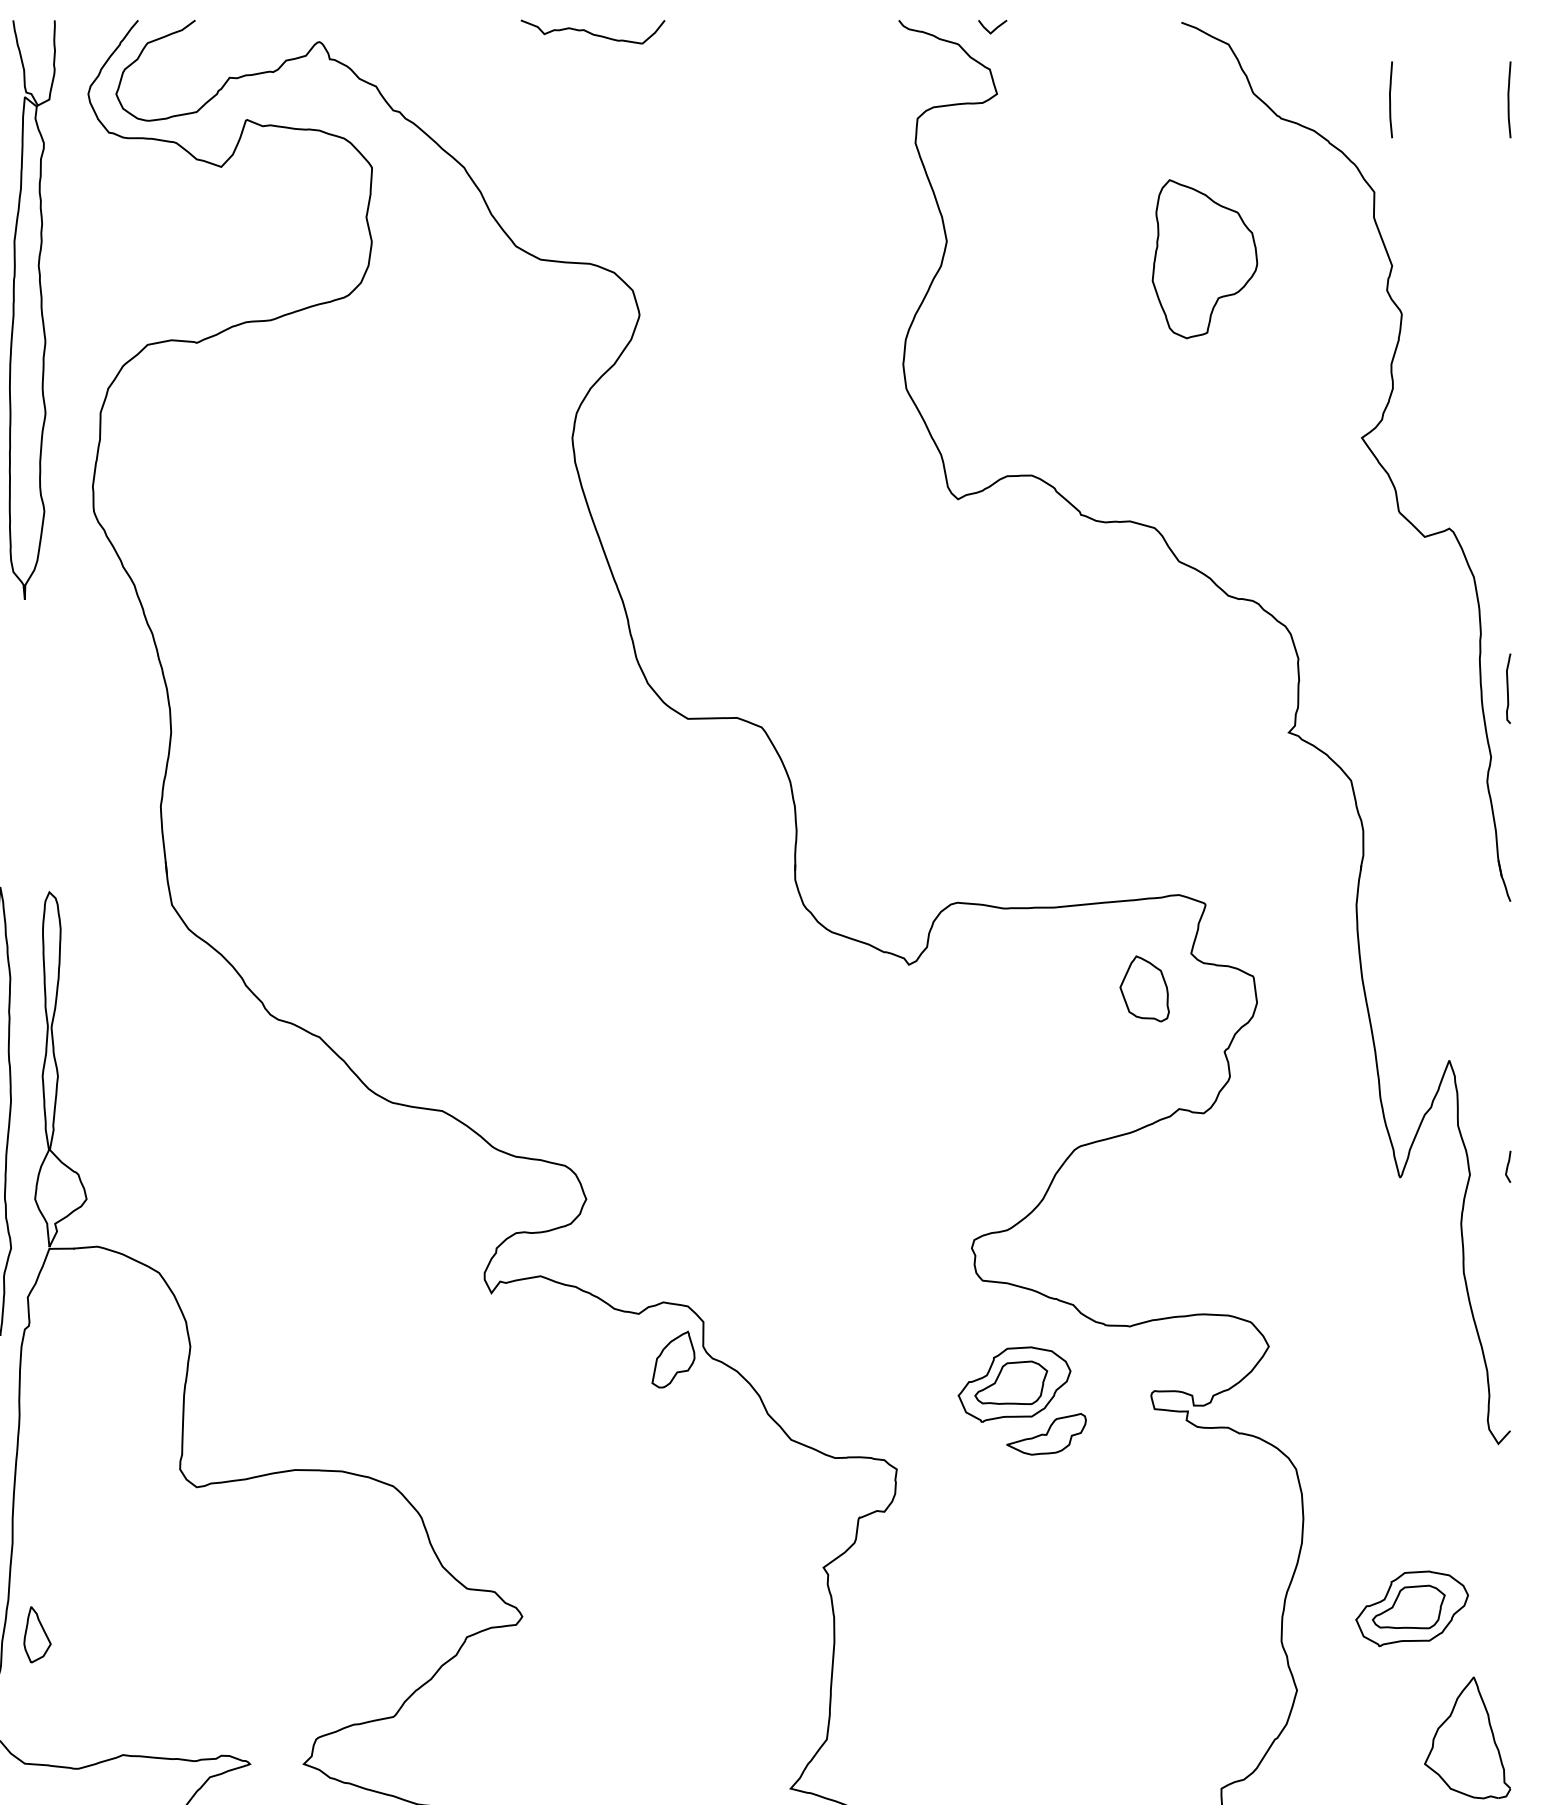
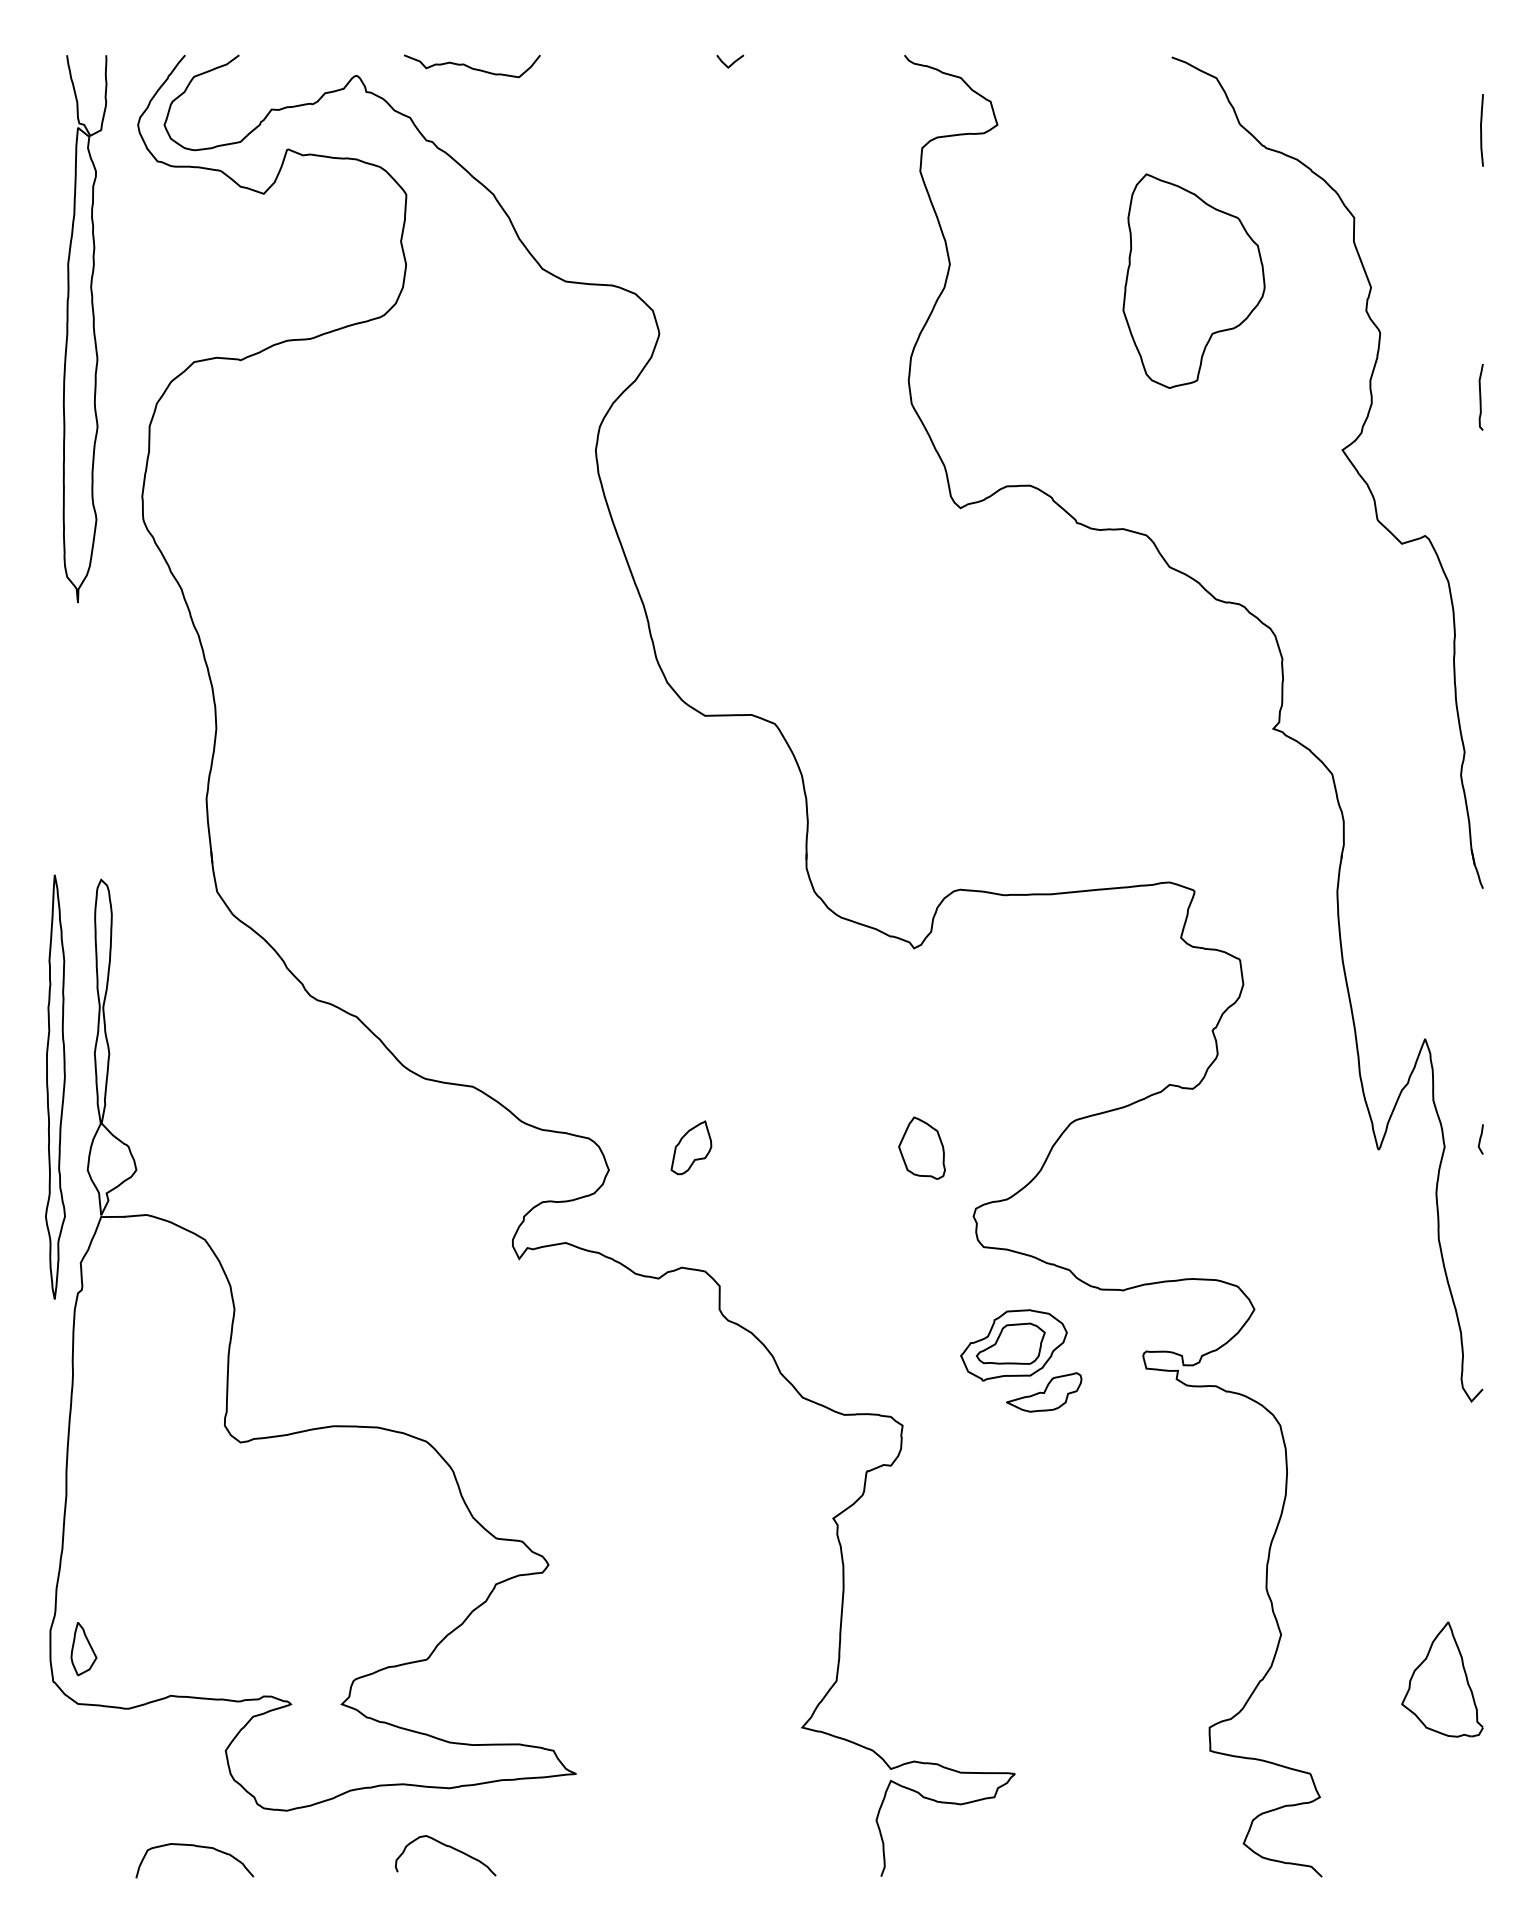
line: (995, 28) -> (732, 62), moved
curve: (593, 33) -> (472, 67), moved
line: (1390, 99) -> (1369, 130), removed
part: (1204, 258) -> (1193, 280), size x1.43
curve: (1507, 688) -> (1480, 397), moved
part: (1144, 988) -> (921, 1147), moved
part: (673, 1359) -> (691, 1147), moved
part: (1411, 1608) -> (1389, 1557), removed
part: (37, 1635) -> (83, 1649), moved

